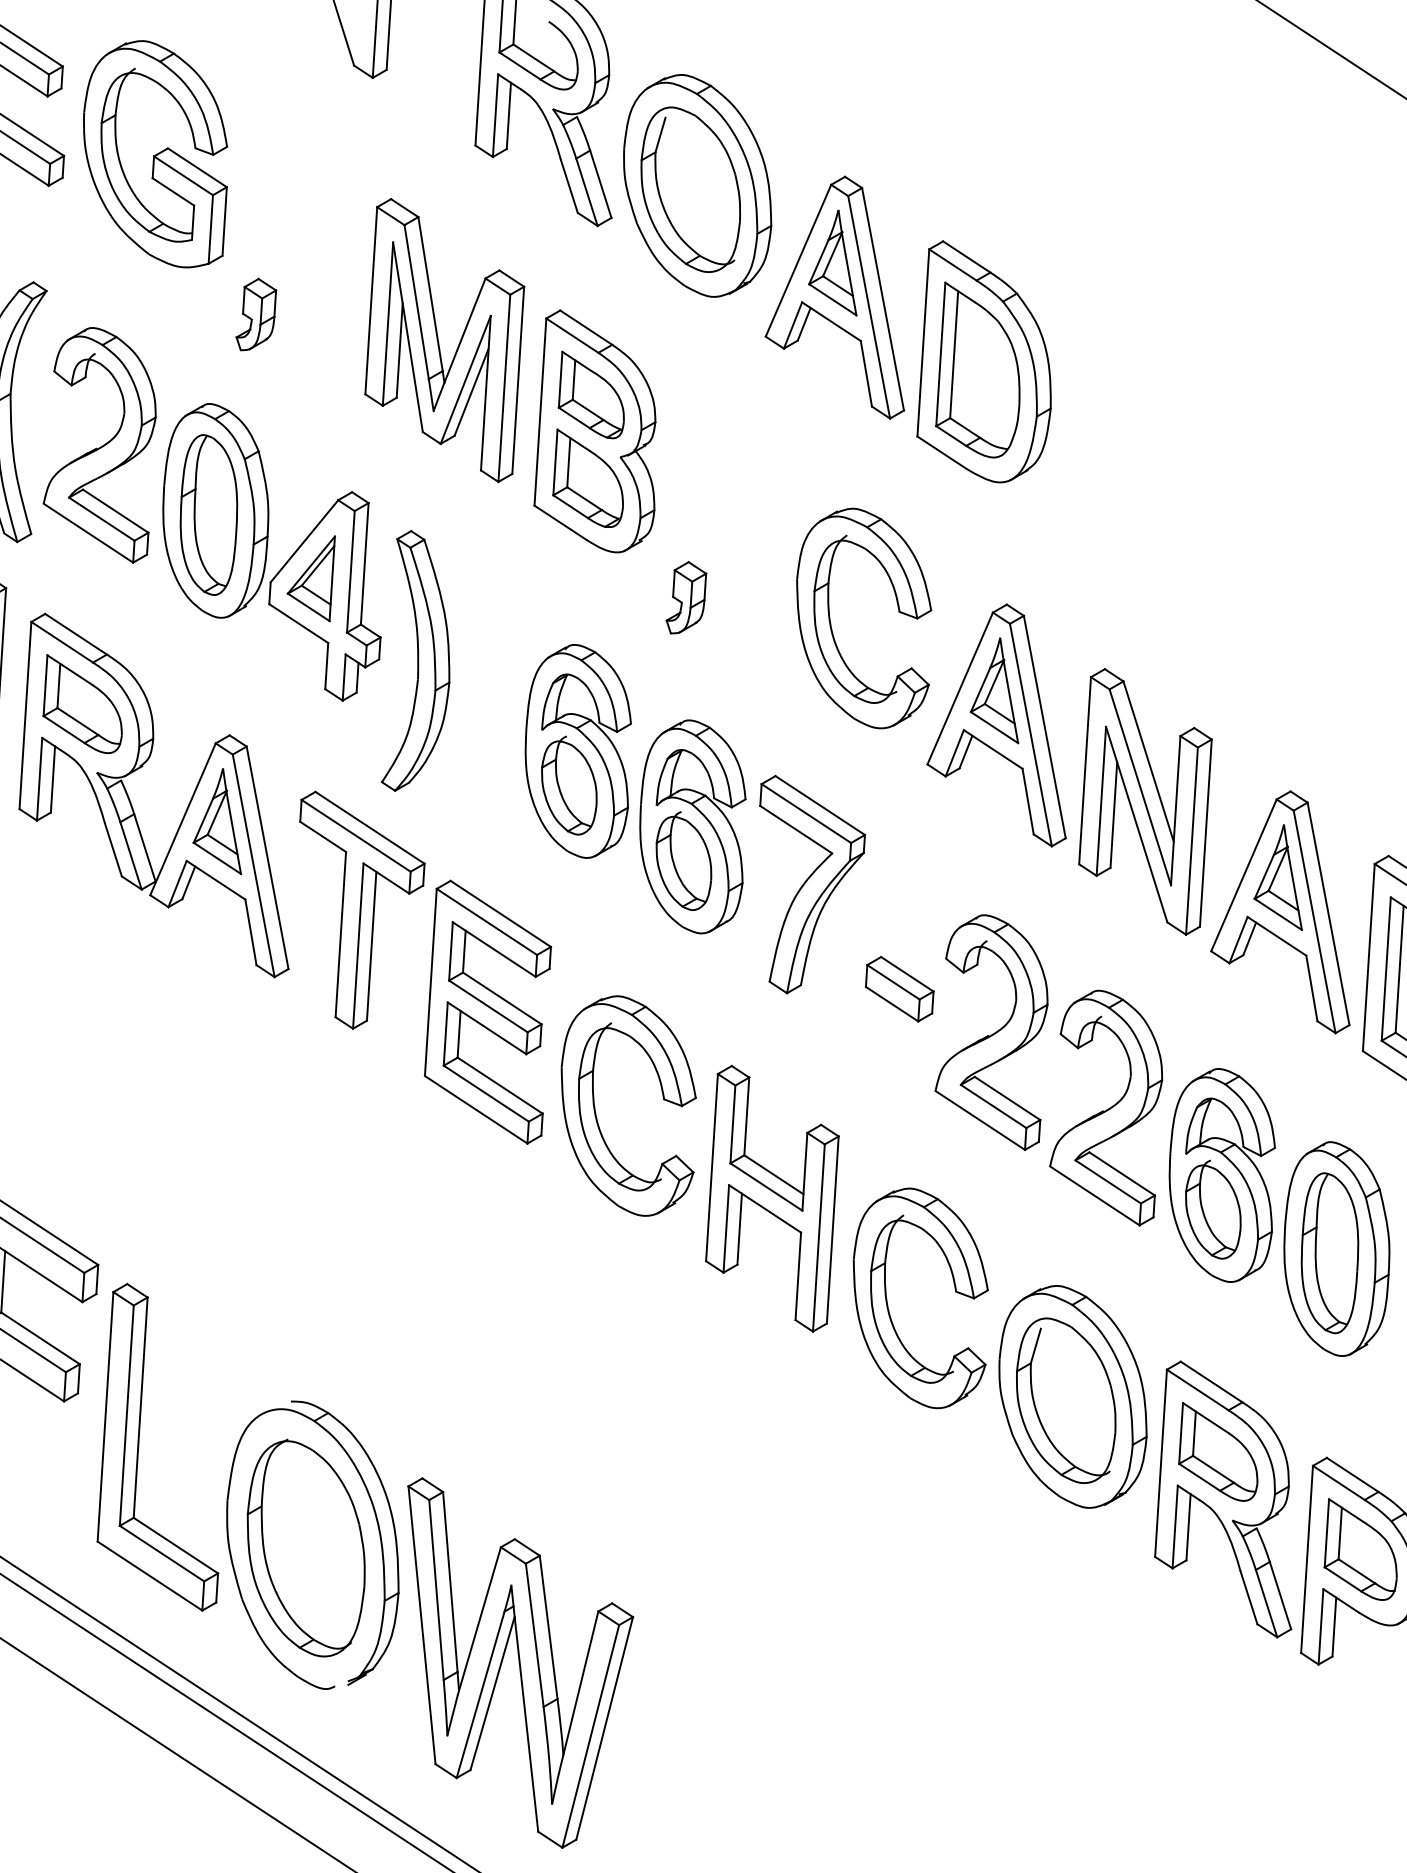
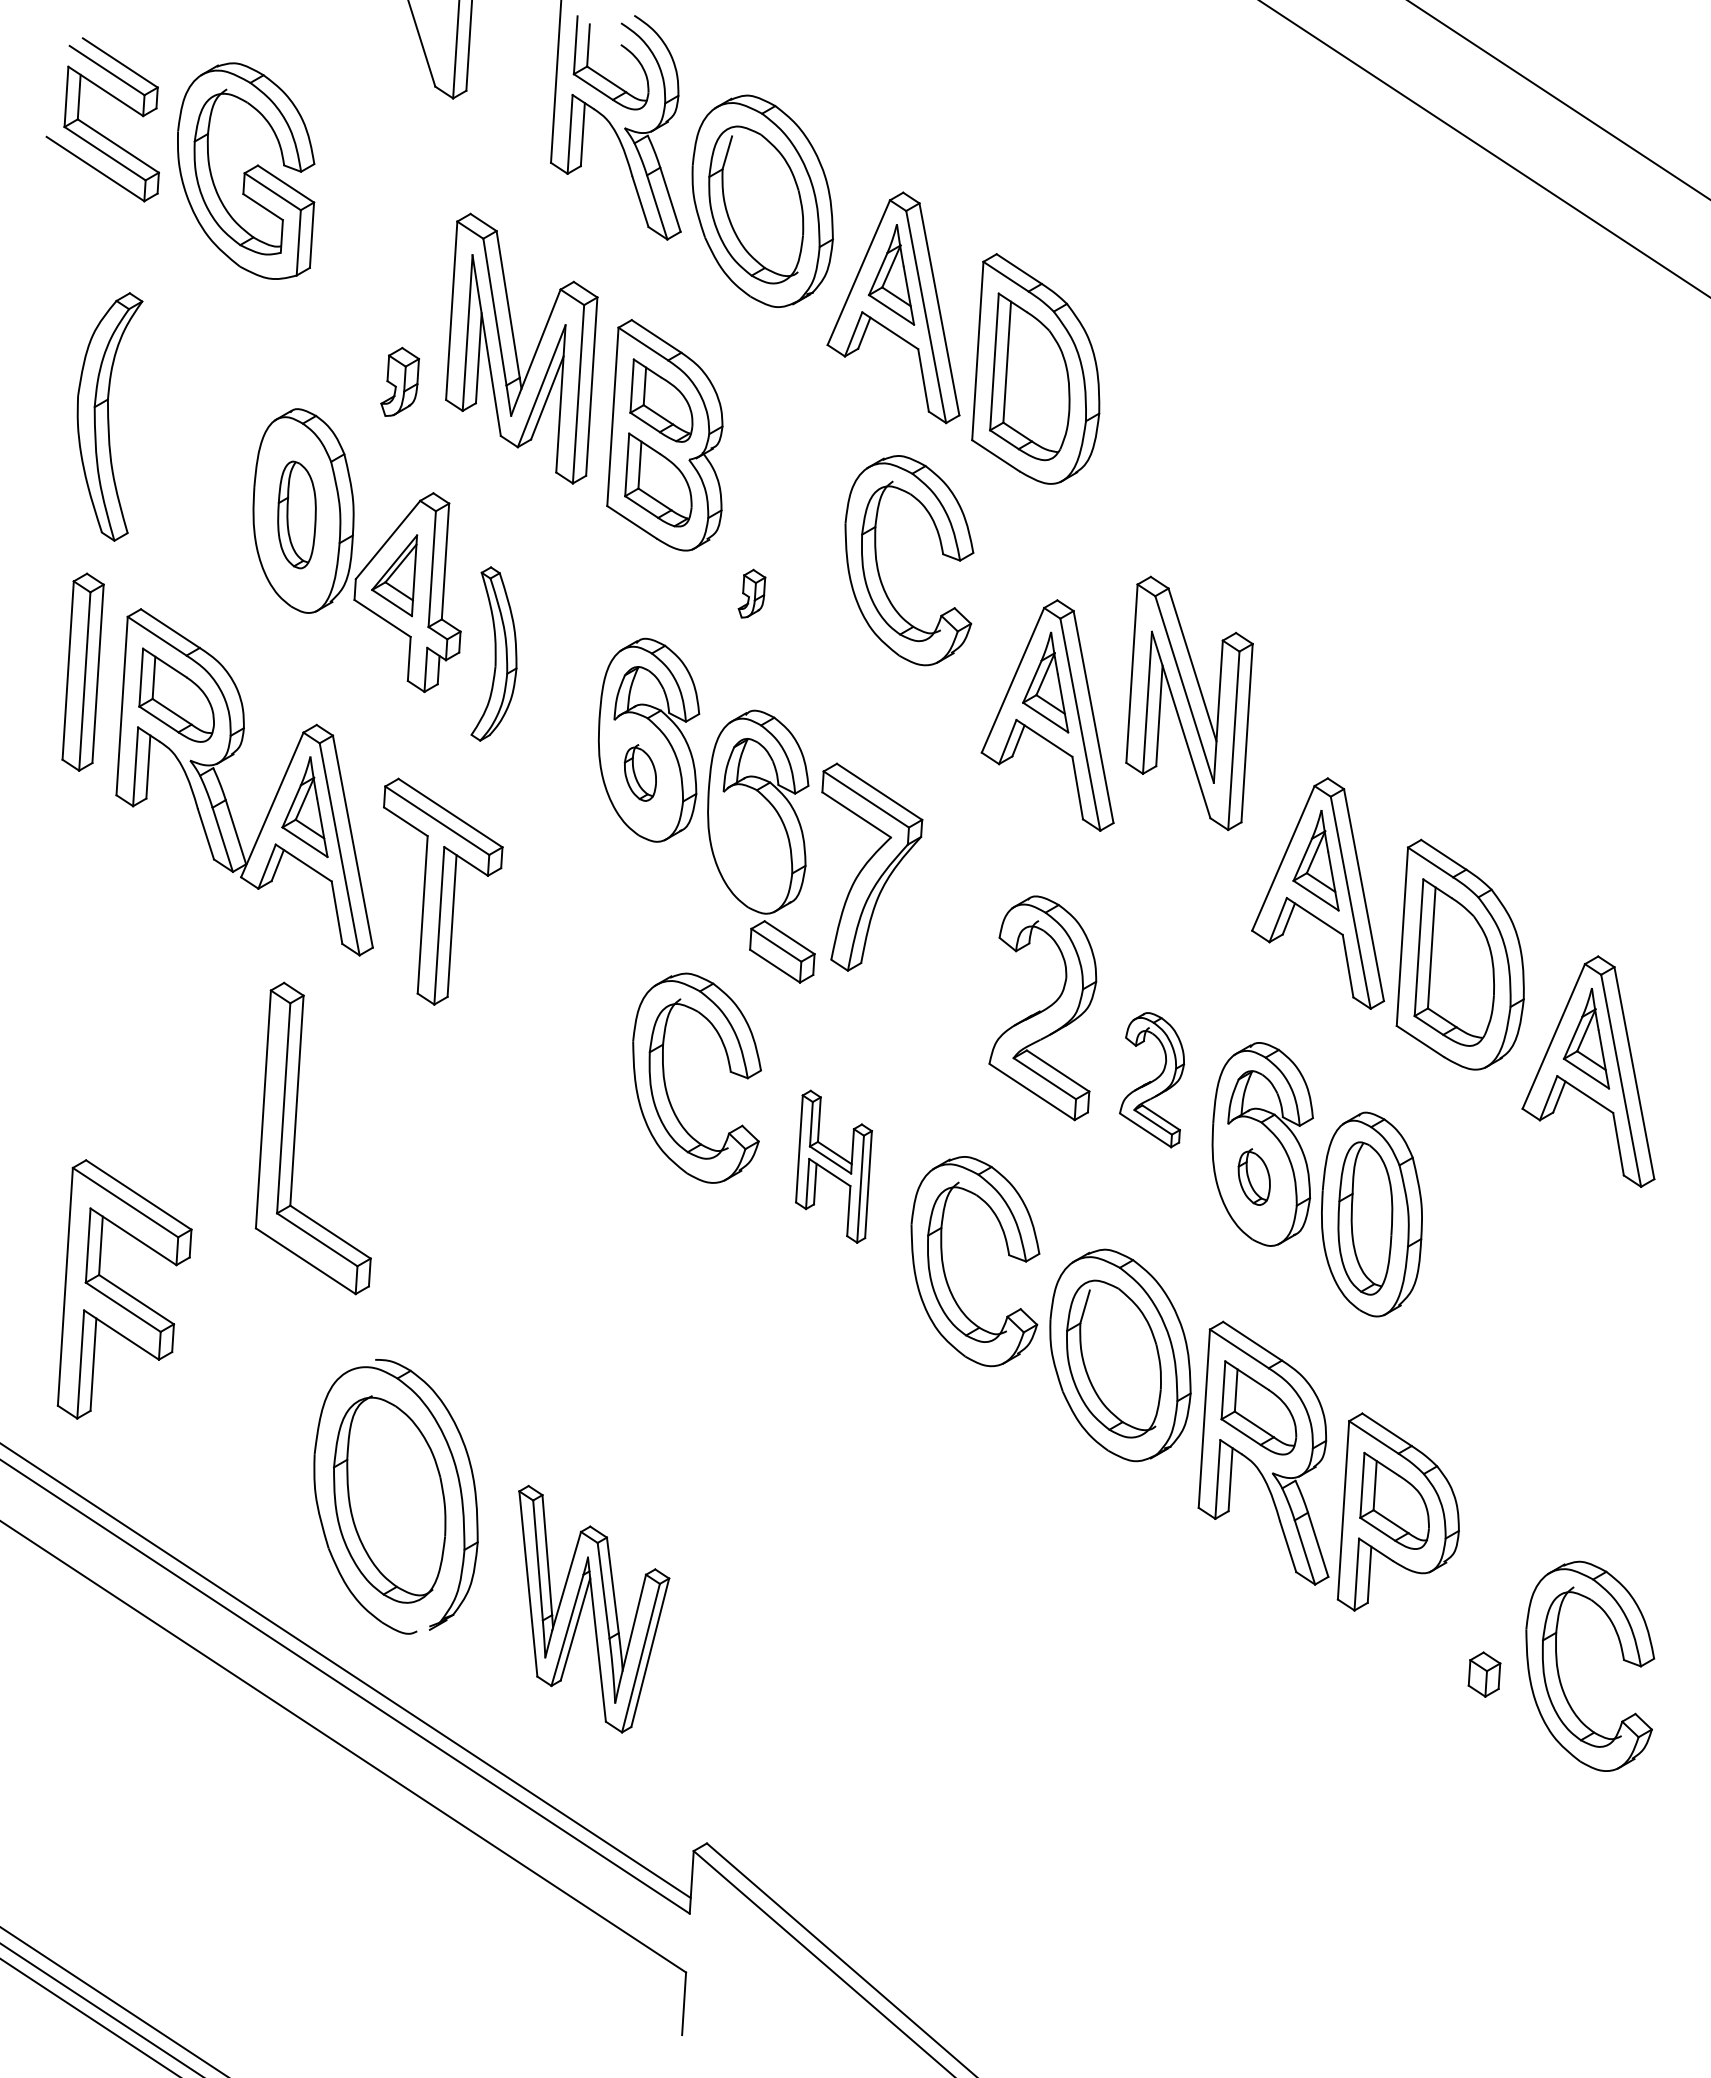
part: (256, 314) -> (400, 381), moved
part: (99, 445) -> (192, 448), removed
part: (208, 514) -> (296, 514), size x0.7
part: (685, 597) -> (751, 593), size x0.7
part: (831, 624) -> (878, 566), moved
part: (415, 660) -> (493, 653), size x0.7
part: (569, 785) -> (640, 772), size x0.6
part: (1145, 802) -> (1189, 703), moved
part: (683, 860) -> (749, 844), removed
part: (899, 988) -> (782, 951), moved
part: (487, 1011) -> (562, 988), removed
part: (1105, 1107) -> (1151, 1079), size x0.6
part: (771, 1198) -> (833, 1166), size x0.6
part: (1213, 1209) -> (1254, 1176), size x0.6
part: (139, 1447) -> (295, 1138), moved
part: (521, 1663) -> (594, 1609), size x0.7

